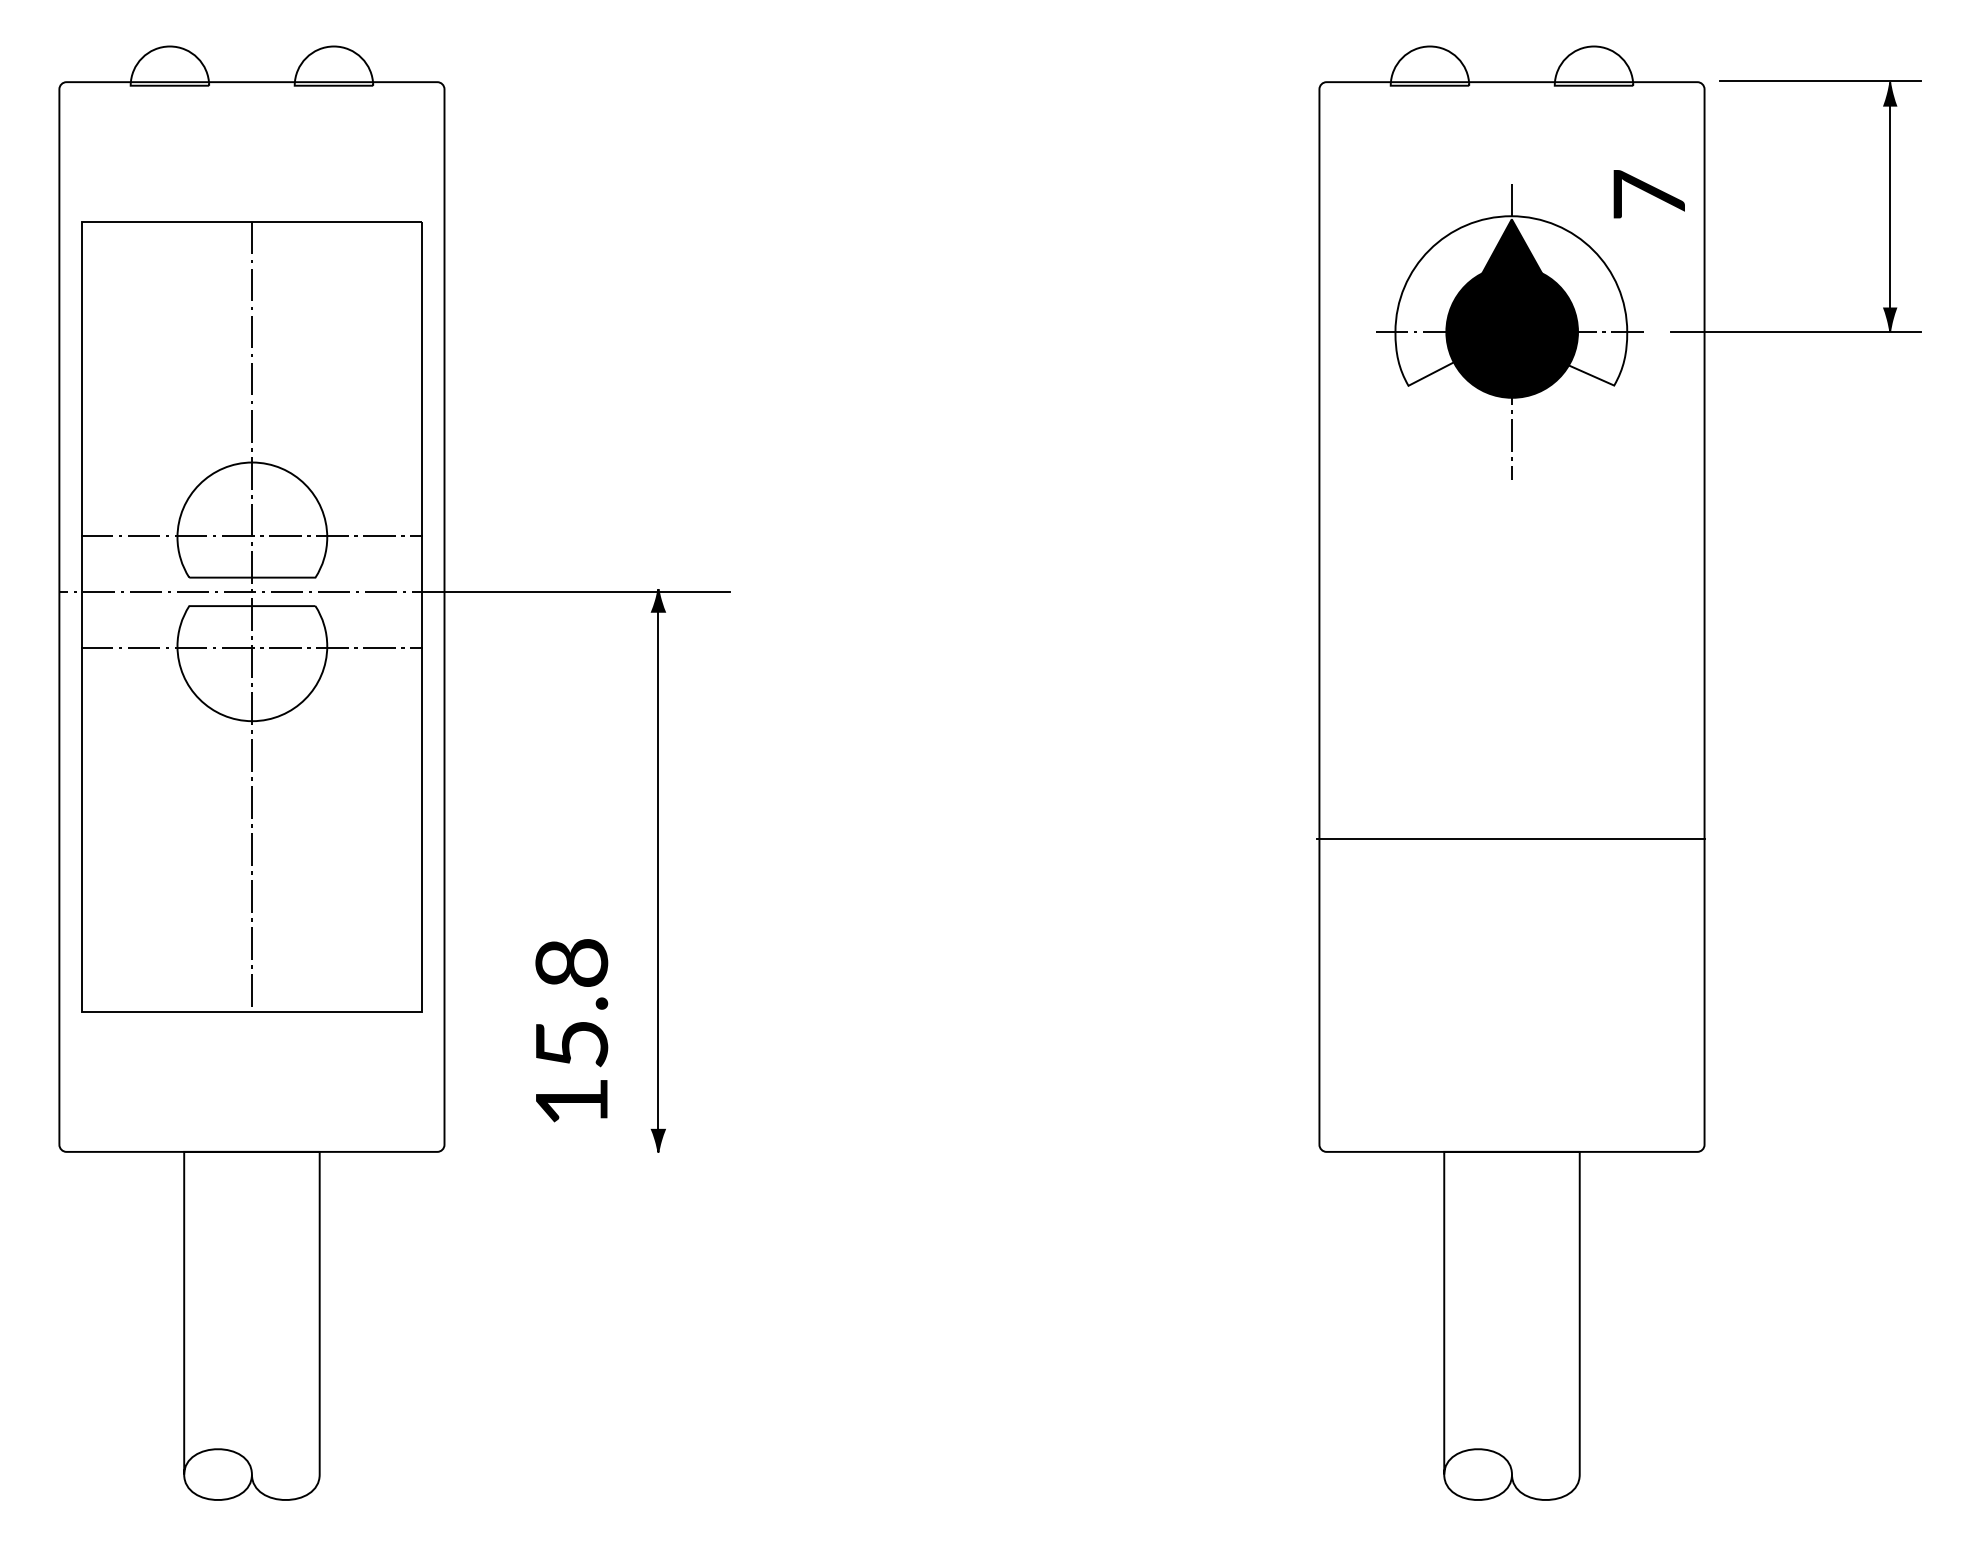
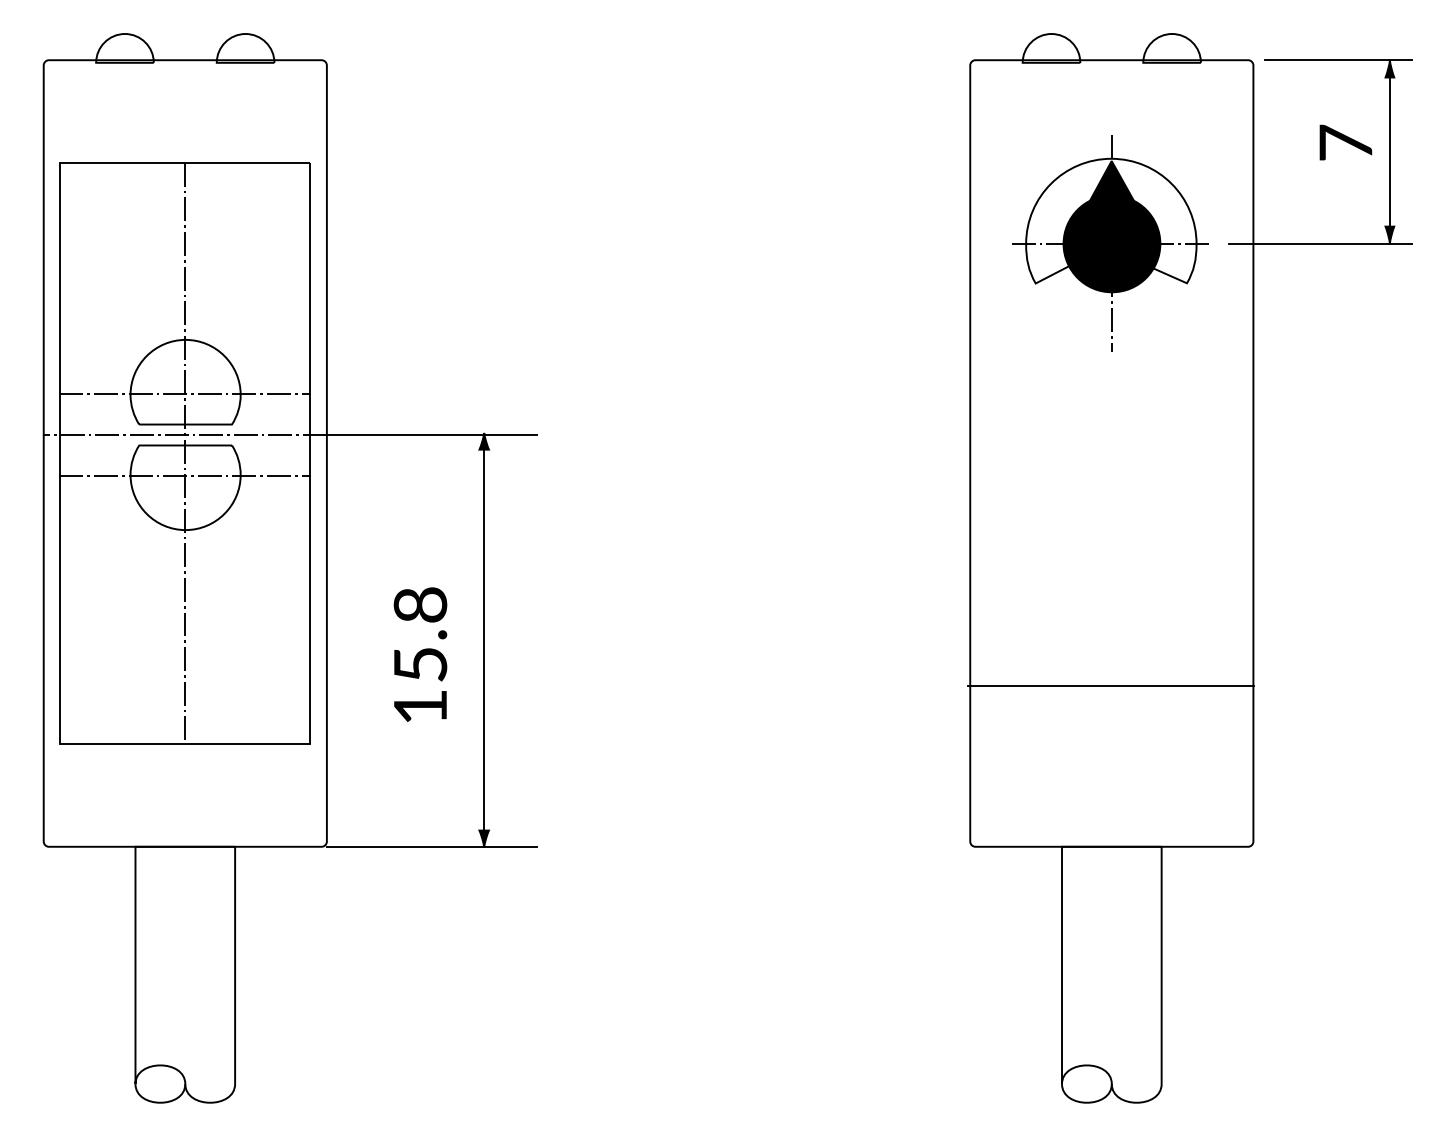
text: (1648, 194) -> (1345, 142), moved
line: (1510, 839) -> (1110, 686), moved
text: (571, 1030) -> (420, 654), moved
line: (586, 1151) -> (431, 846), added

